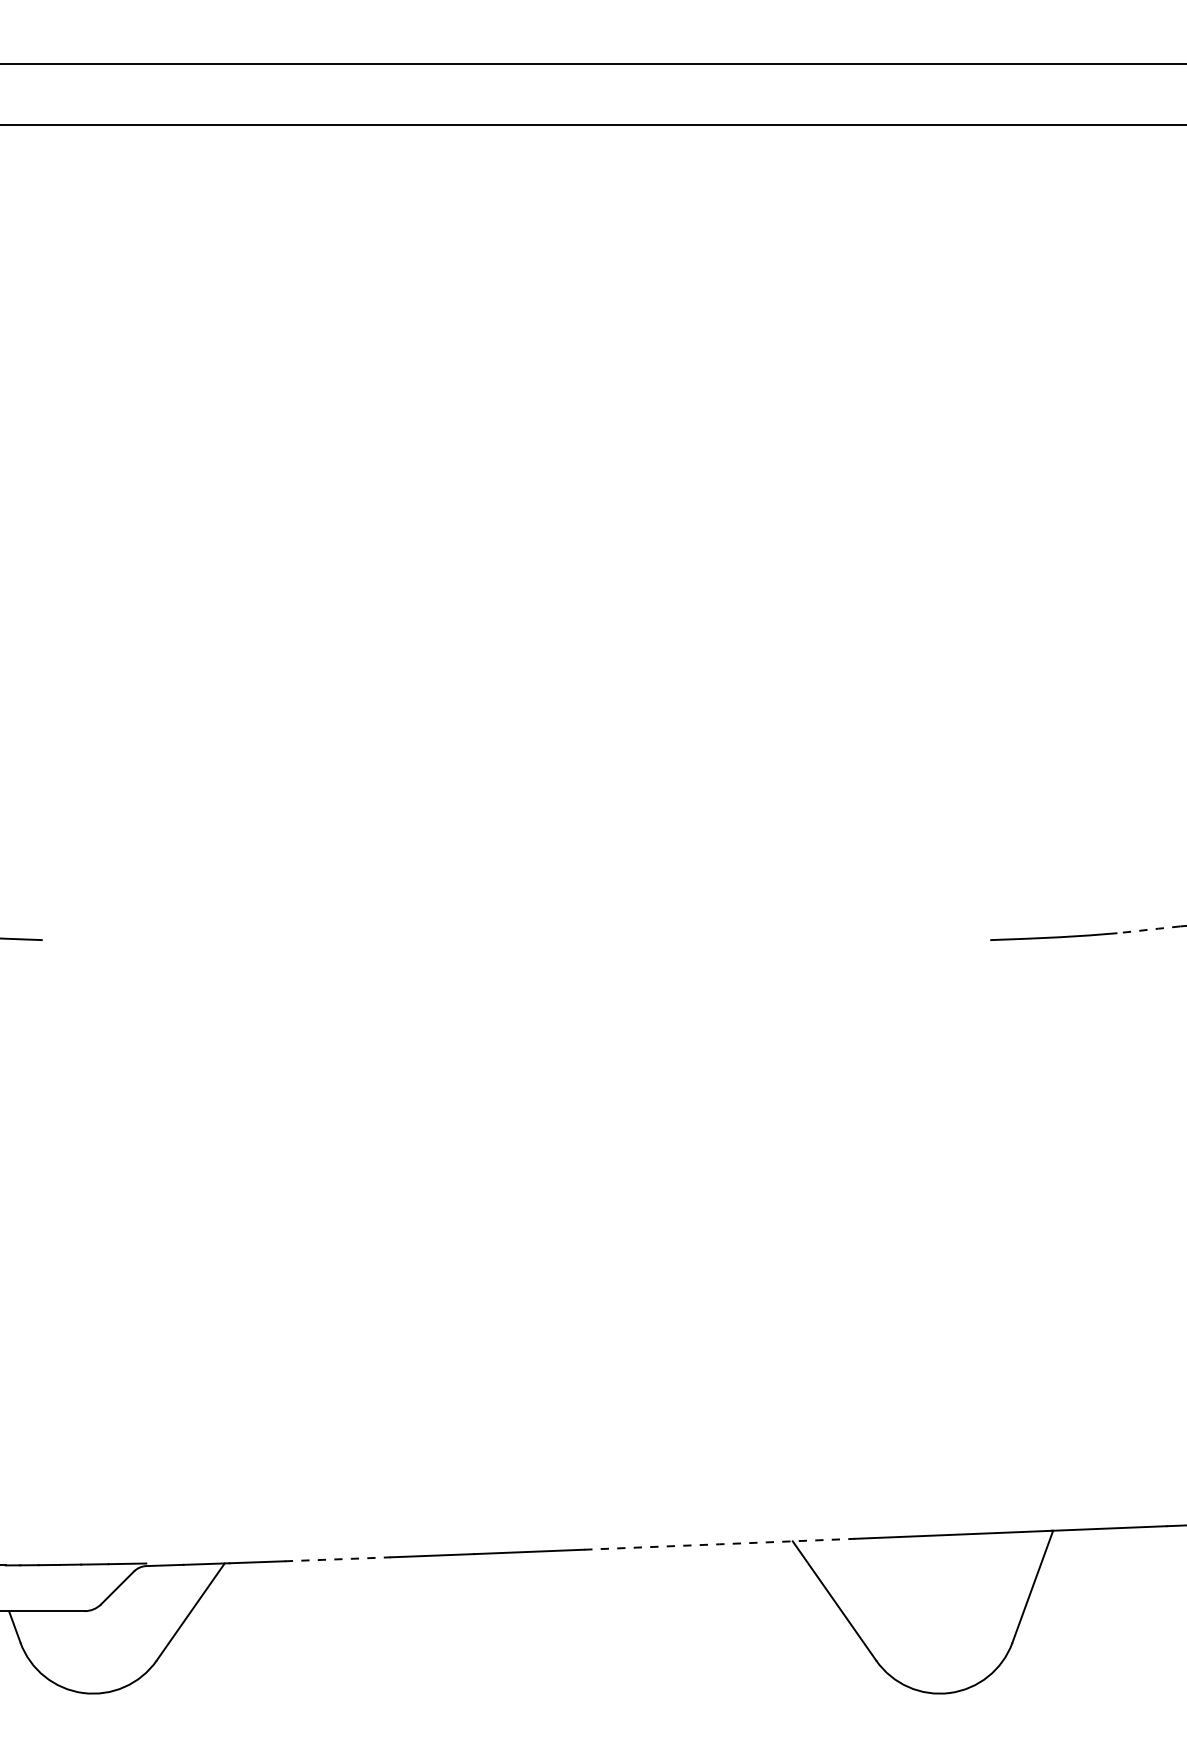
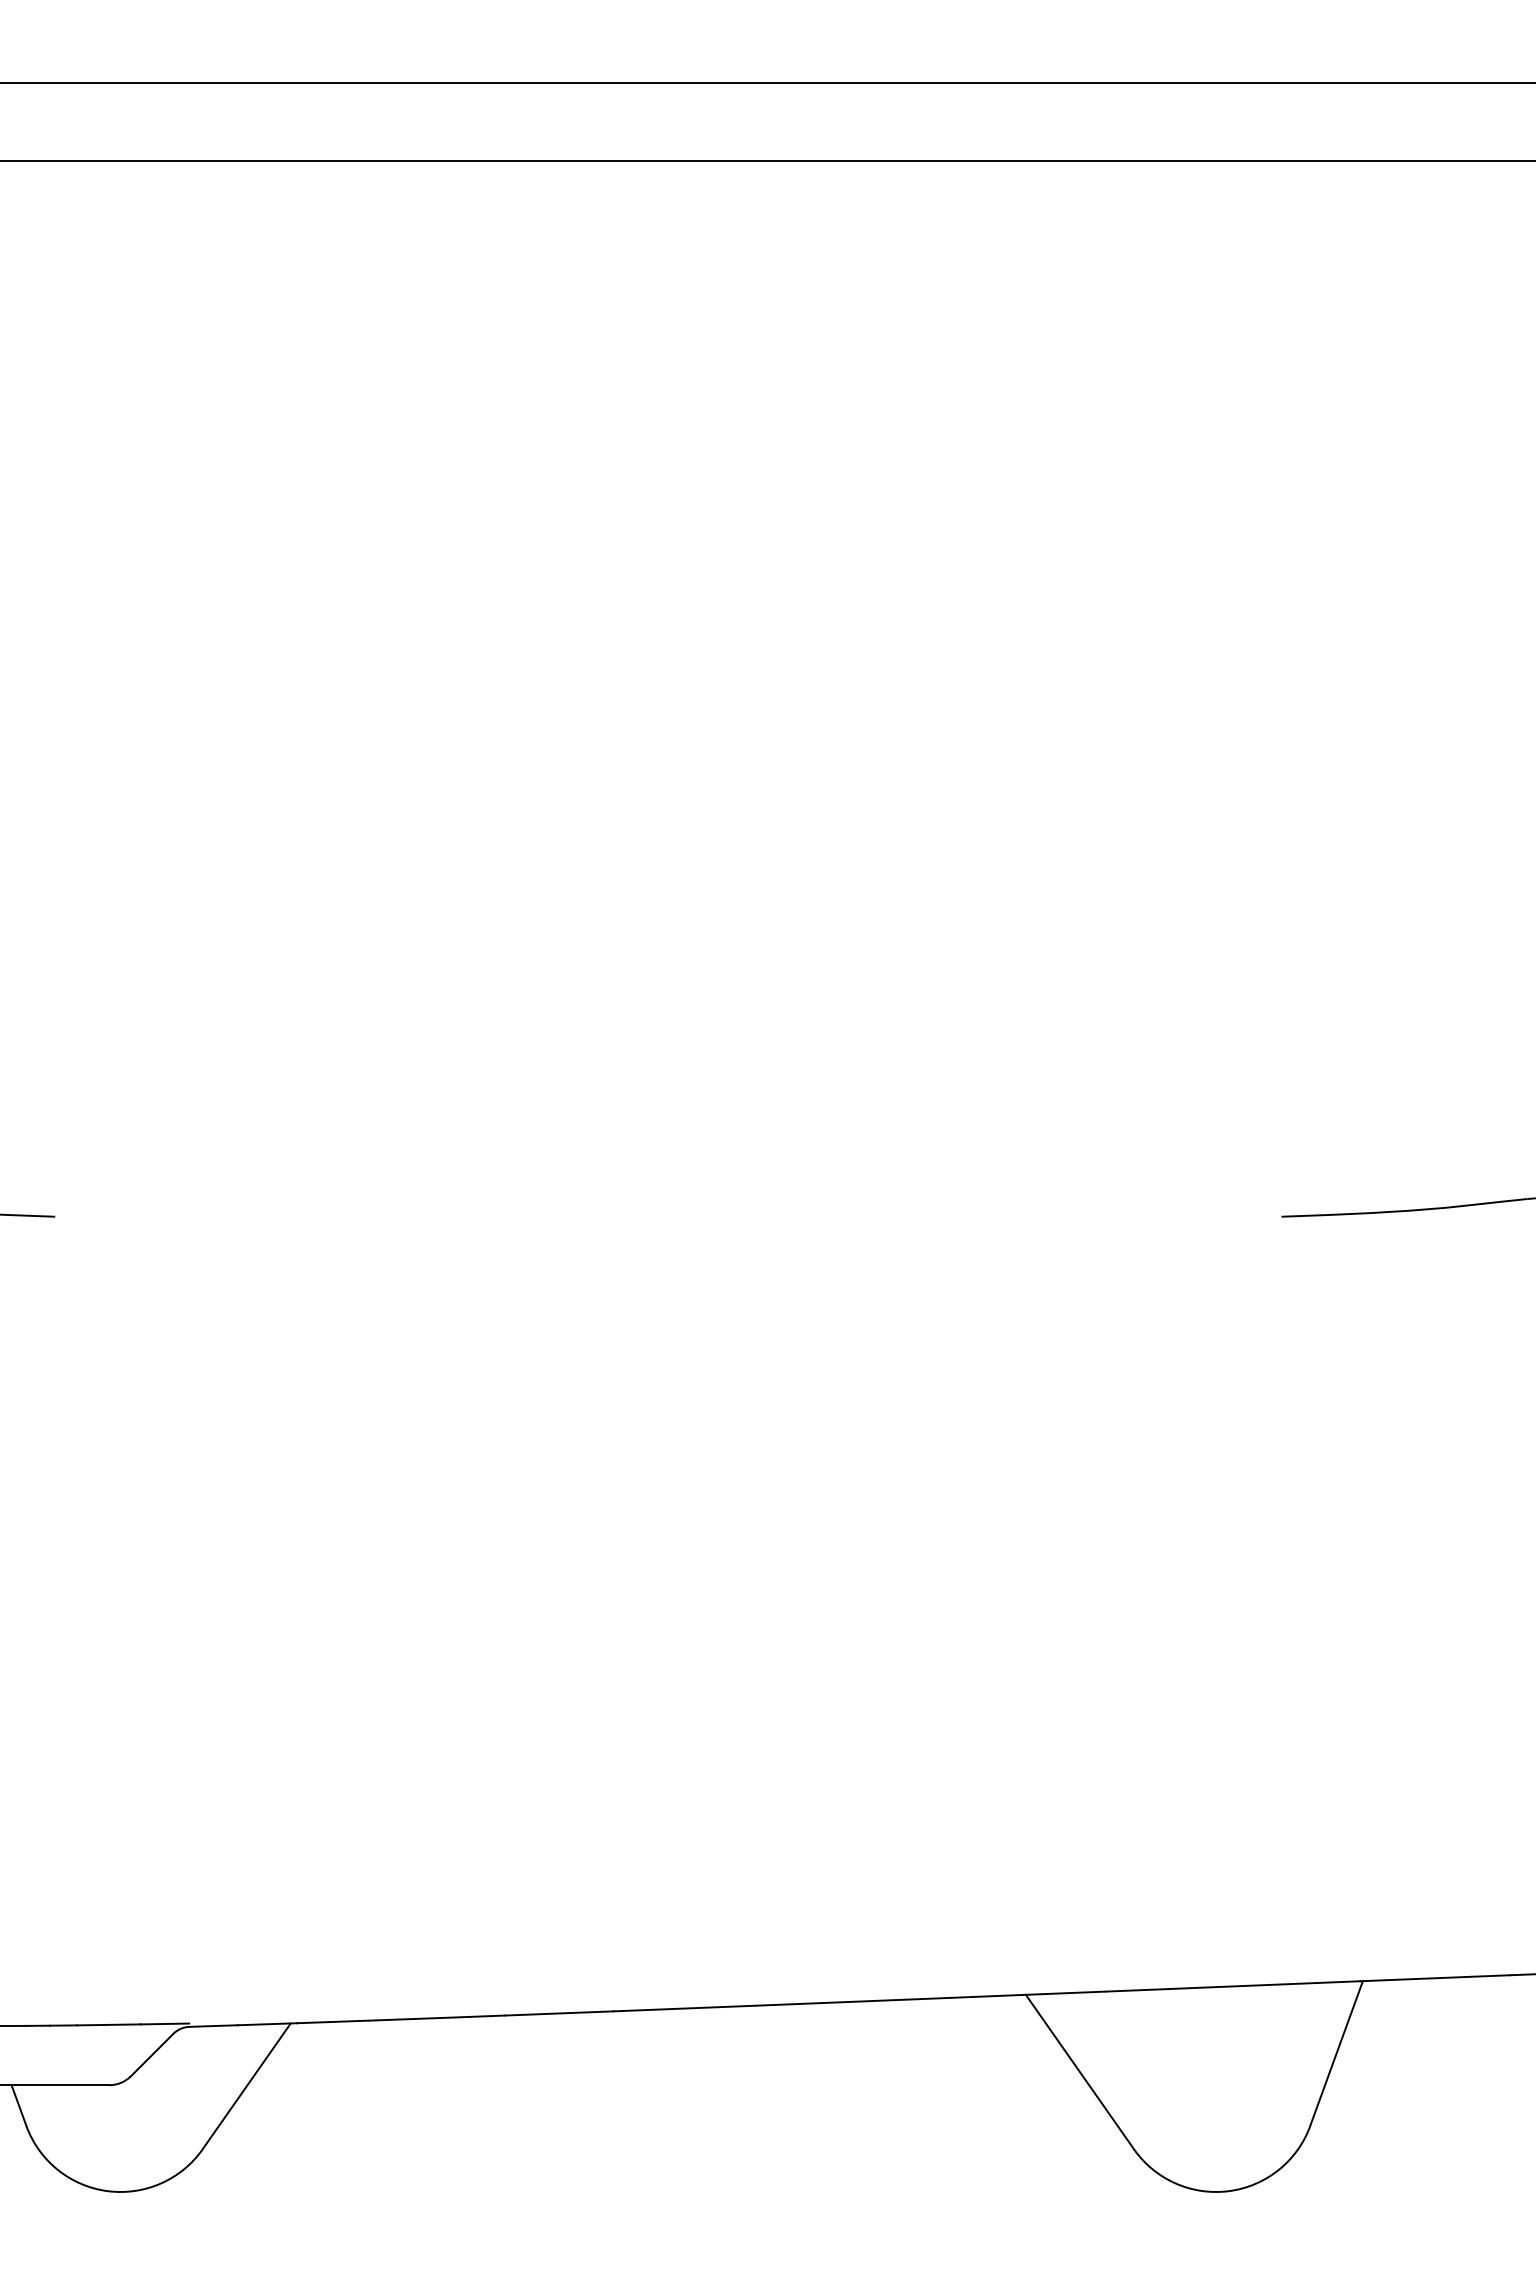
line: (1148, 929) -> (1486, 1203), dashed -> solid
line: (719, 1544) -> (931, 1998), dashed -> solid
line: (338, 1559) -> (437, 2018), dashed -> solid

